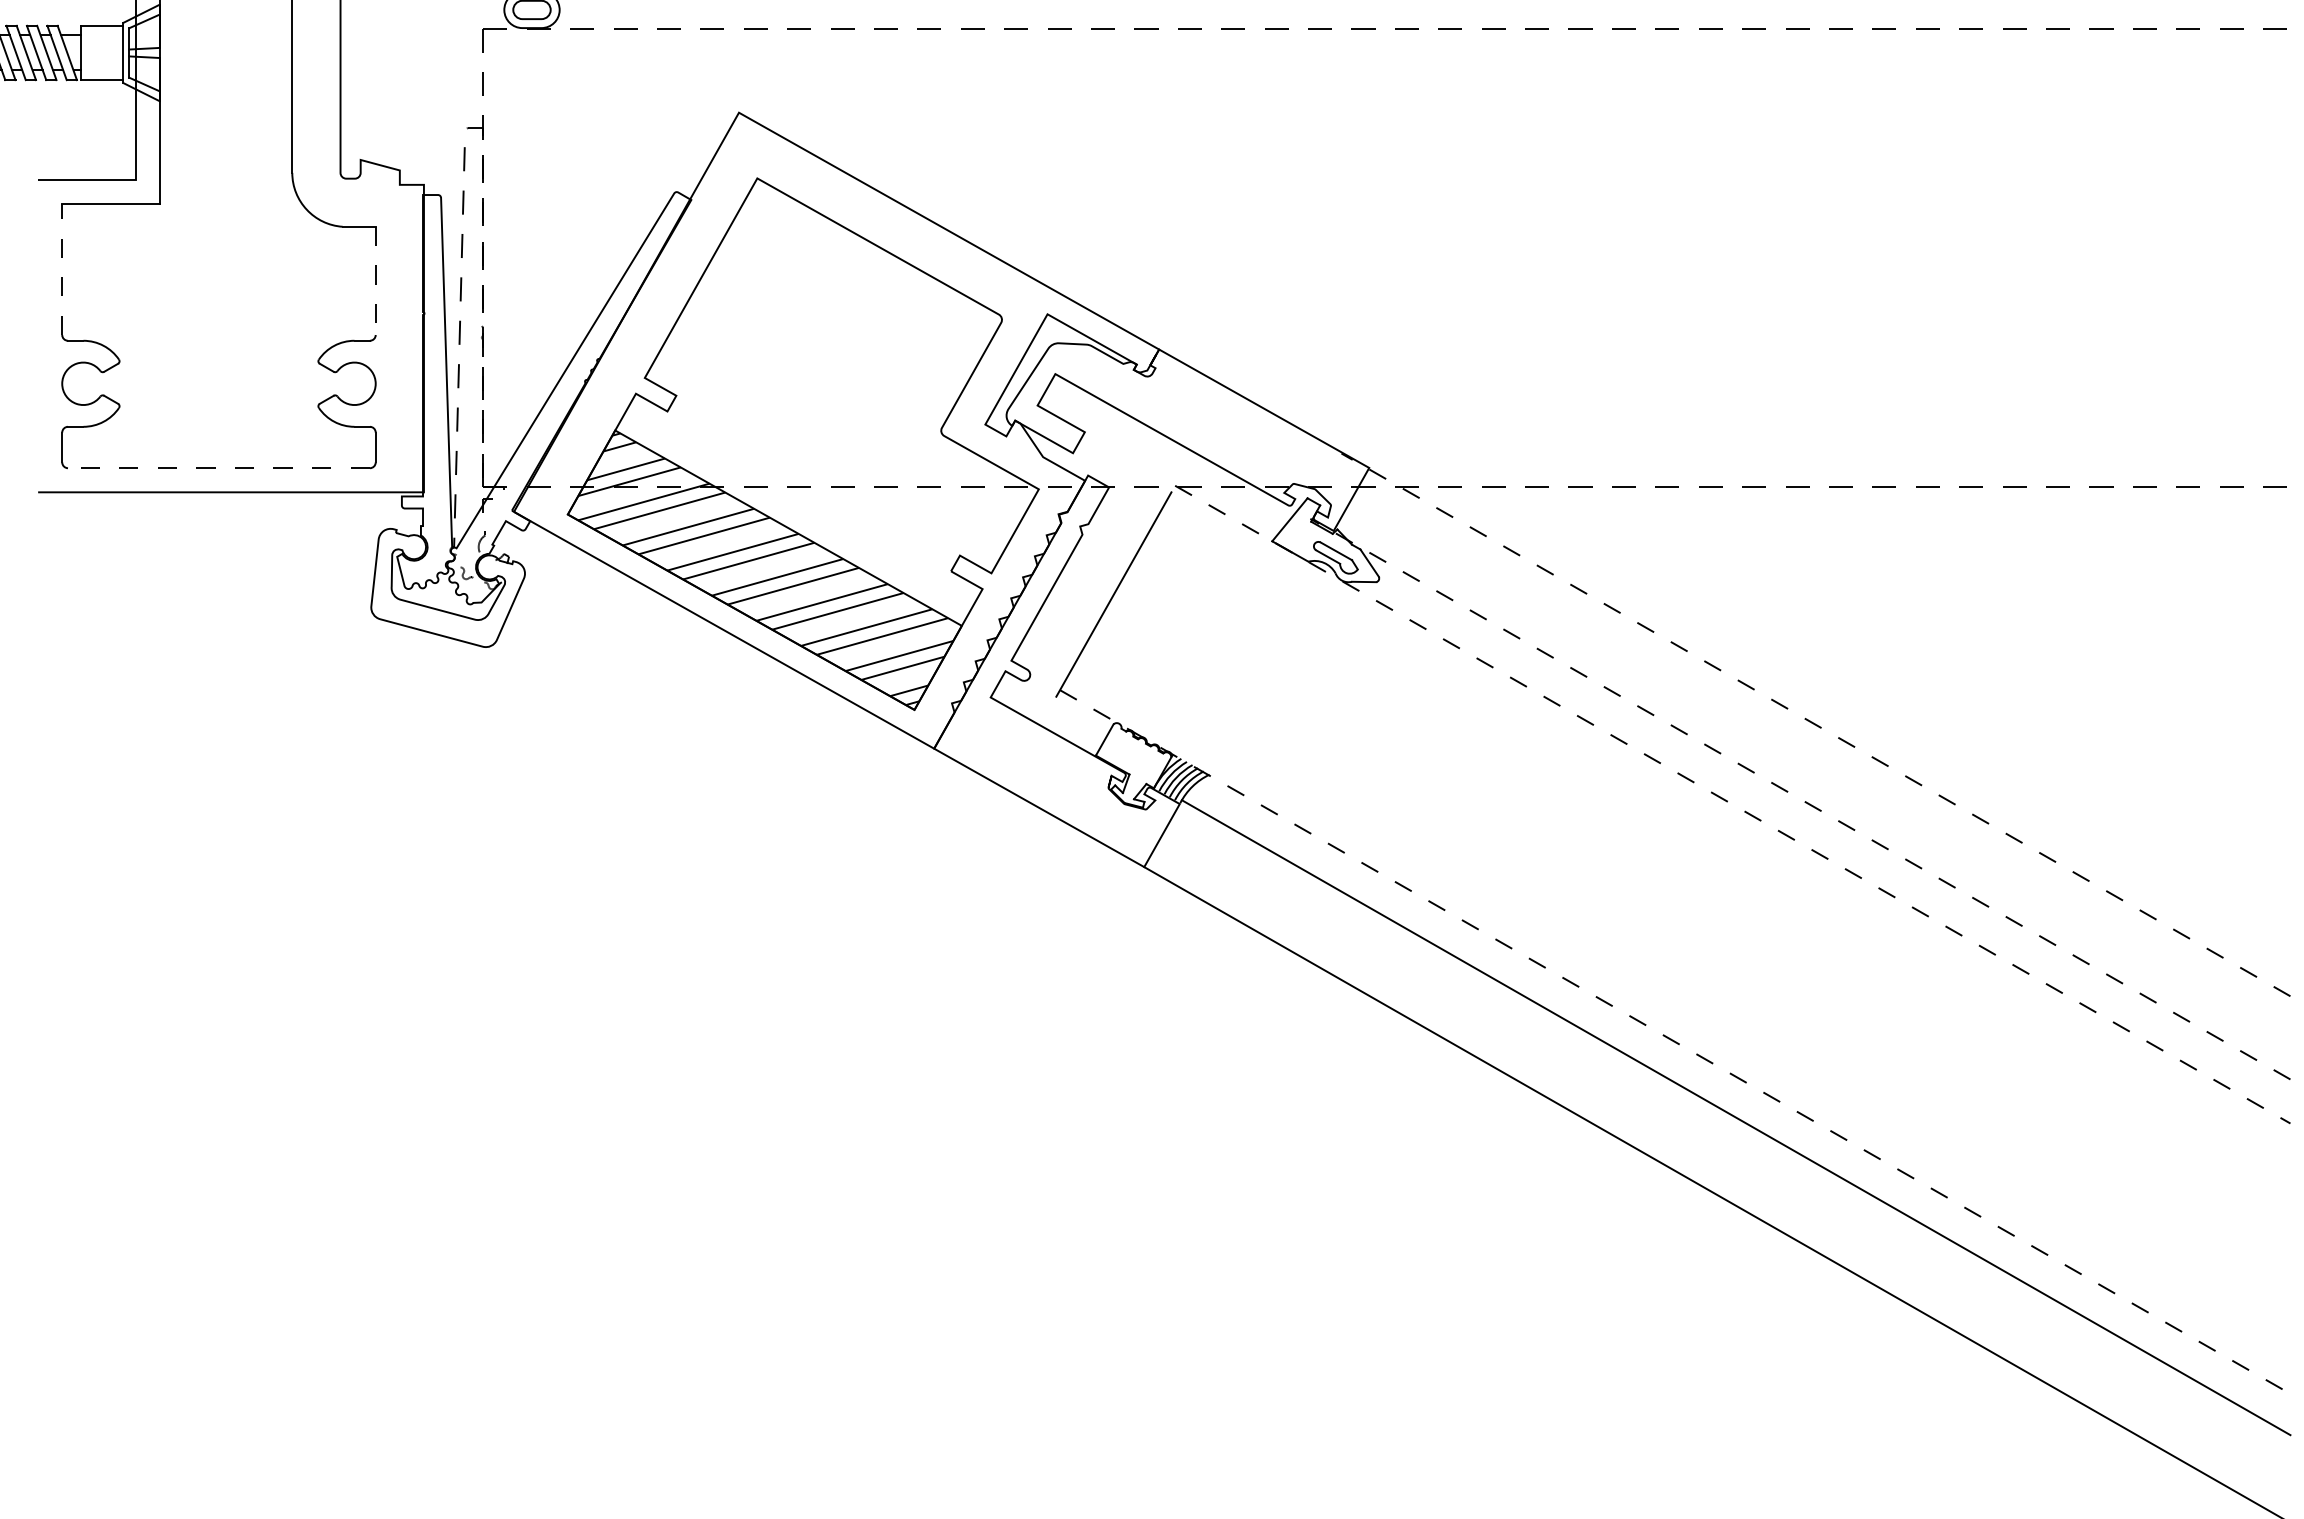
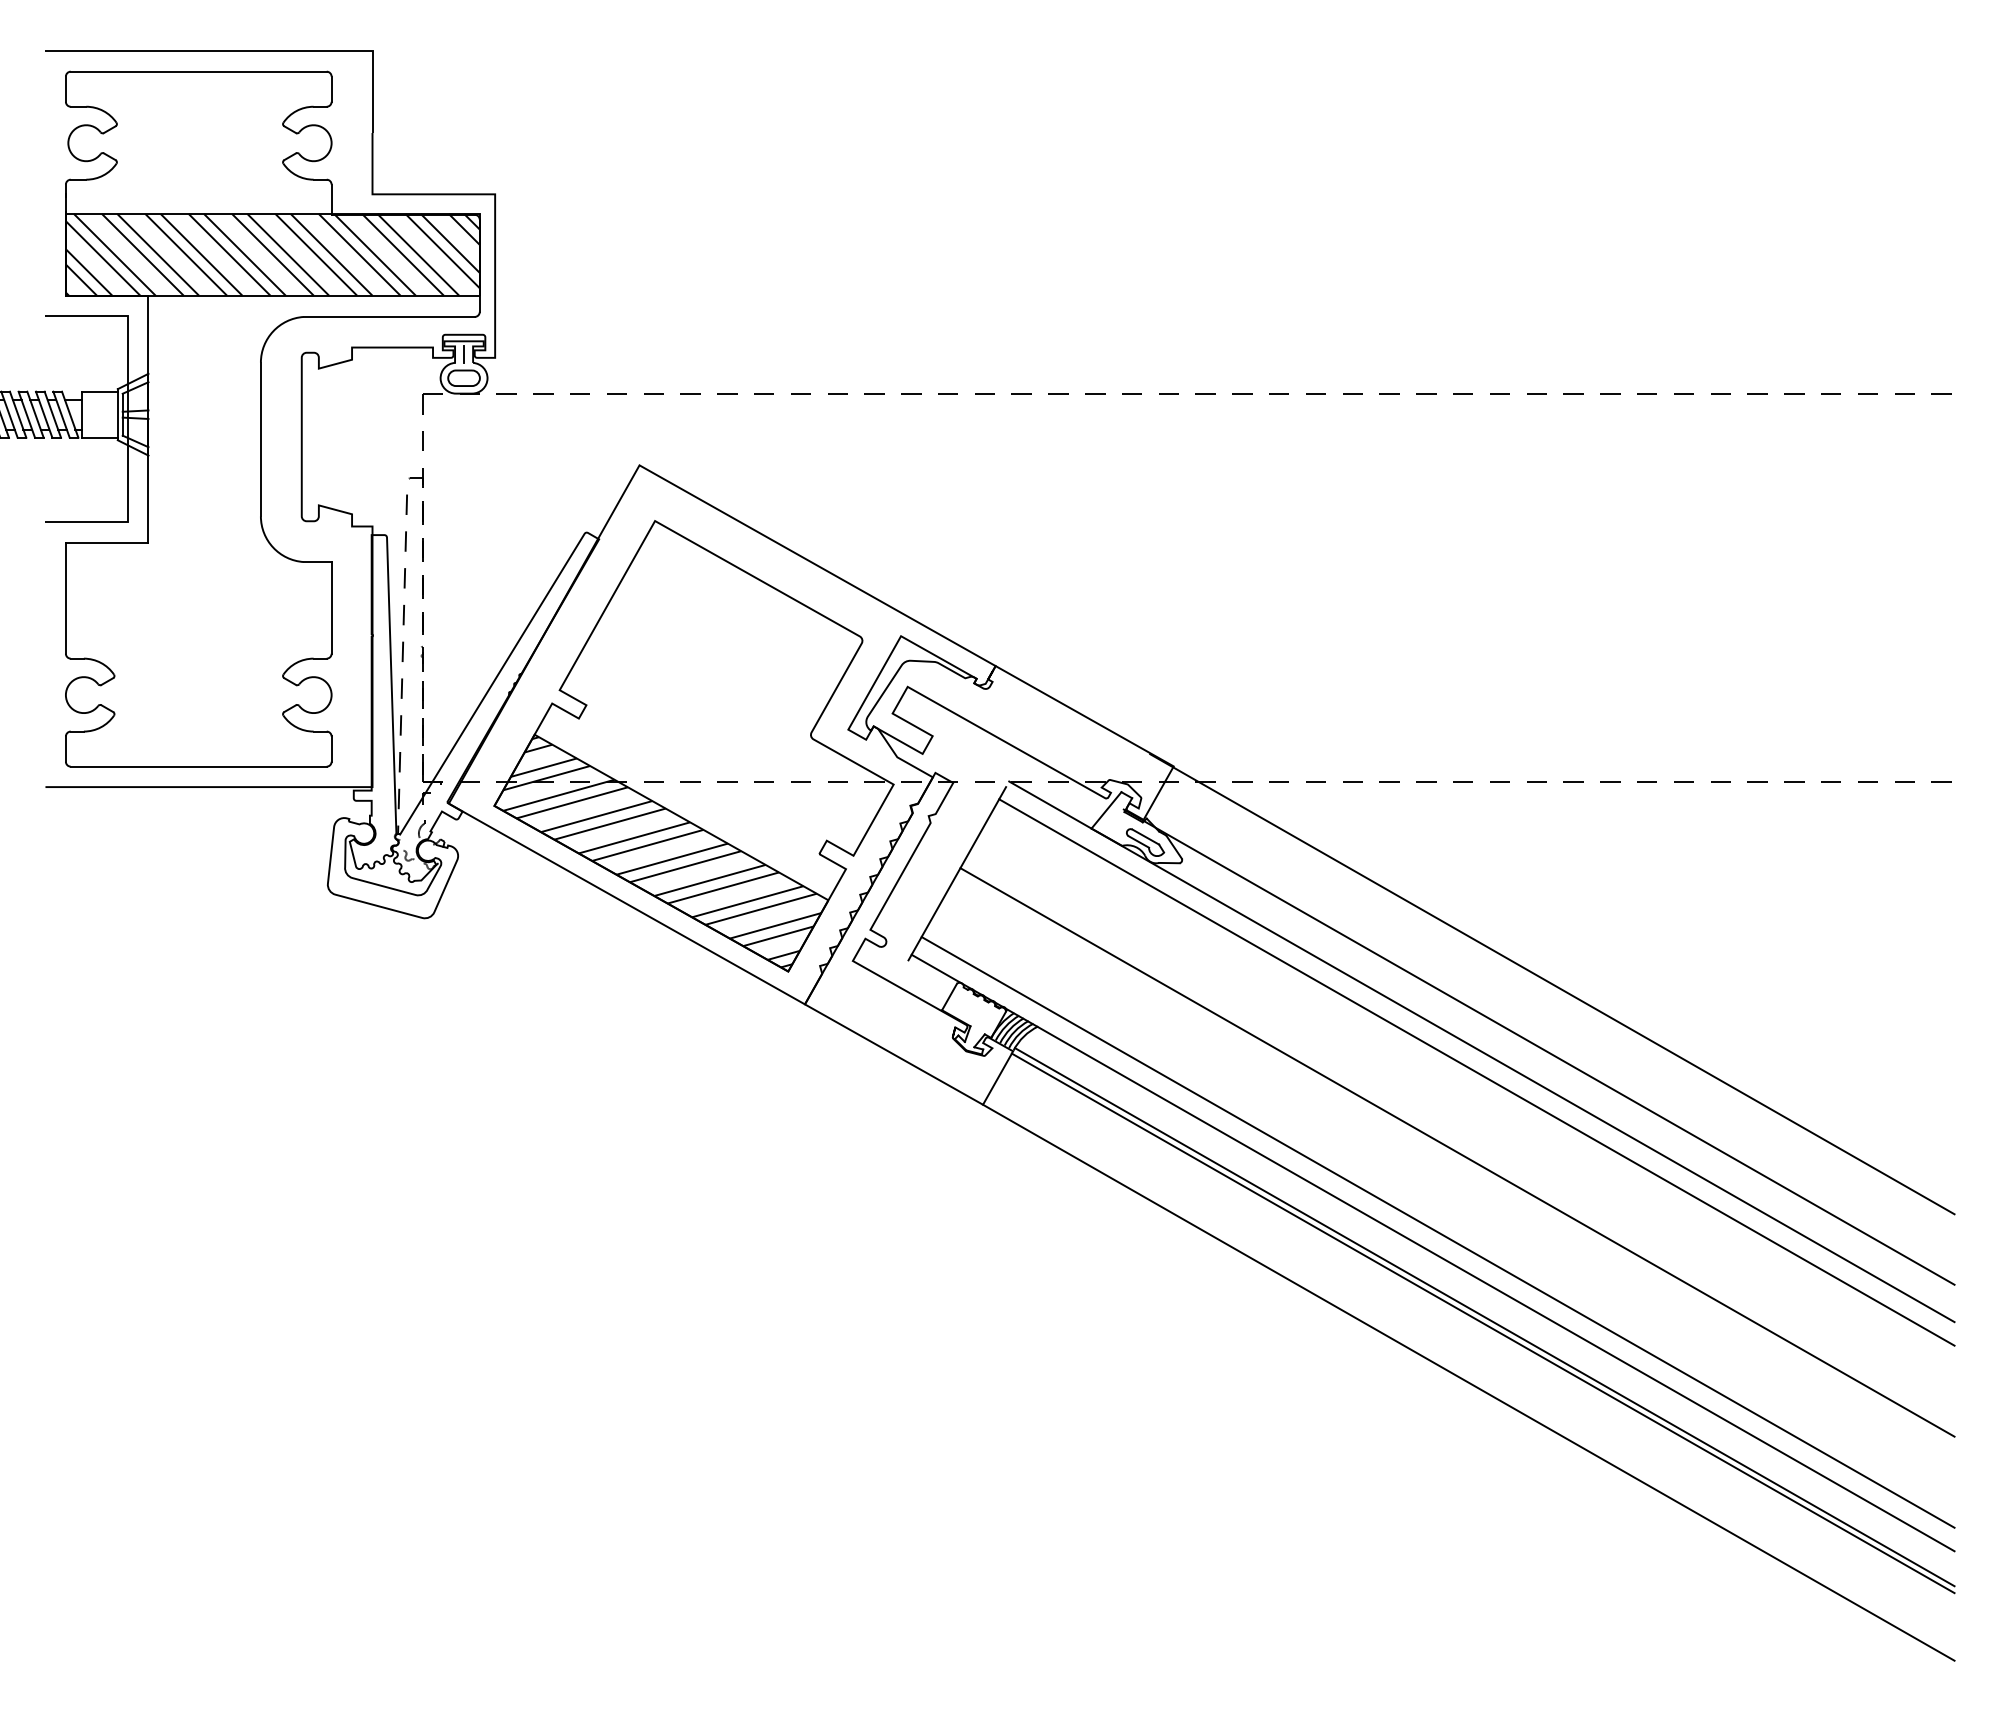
line: (61, 269) -> (65, 598), dashed -> solid
line: (375, 280) -> (331, 607), dashed -> solid
line: (218, 468) -> (198, 766), dashed -> solid
line: (1814, 725) -> (1551, 984), dashed -> solid
line: (1800, 799) -> (1539, 1047), dashed -> solid
line: (1733, 805) -> (1482, 1052), dashed -> solid
line: (1726, 829) -> (1476, 1072), added
line: (1704, 923) -> (1457, 1152), added
line: (1680, 1017) -> (1437, 1232), added
line: (1675, 1042) -> (1433, 1253), dashed -> solid
line: (1733, 1125) -> (1482, 1323), added

